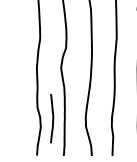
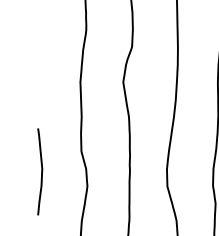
curve: (52, 118) -> (40, 171), moved

